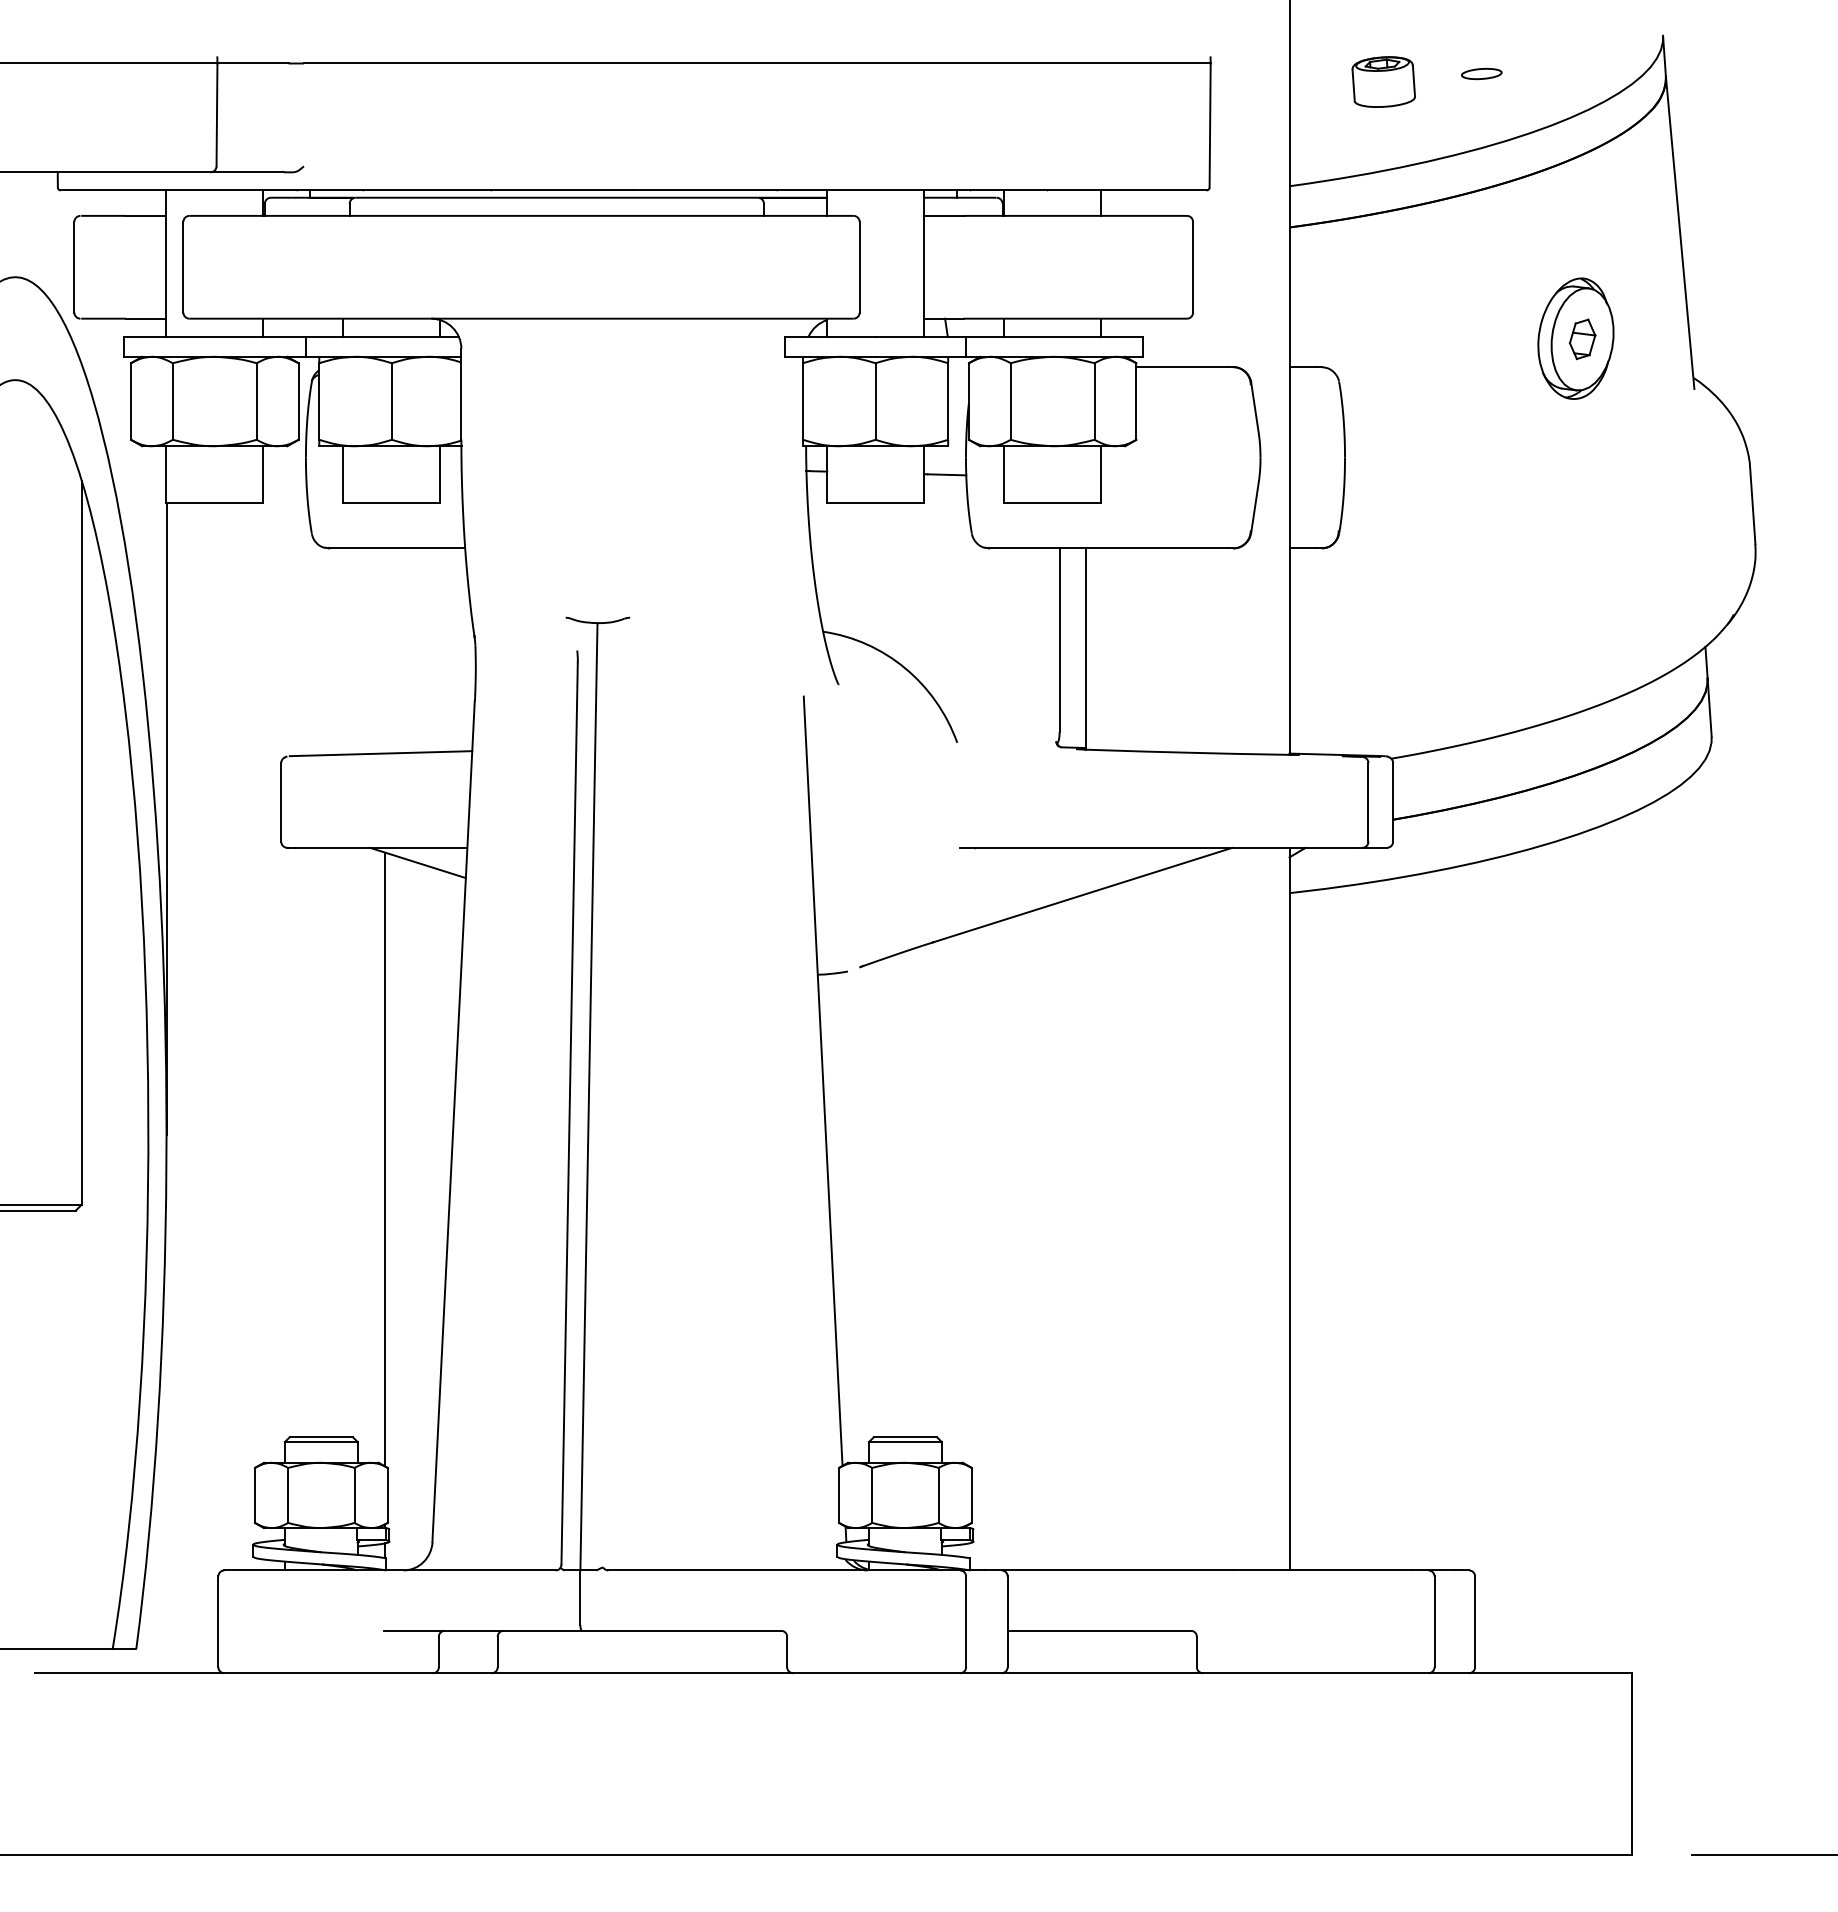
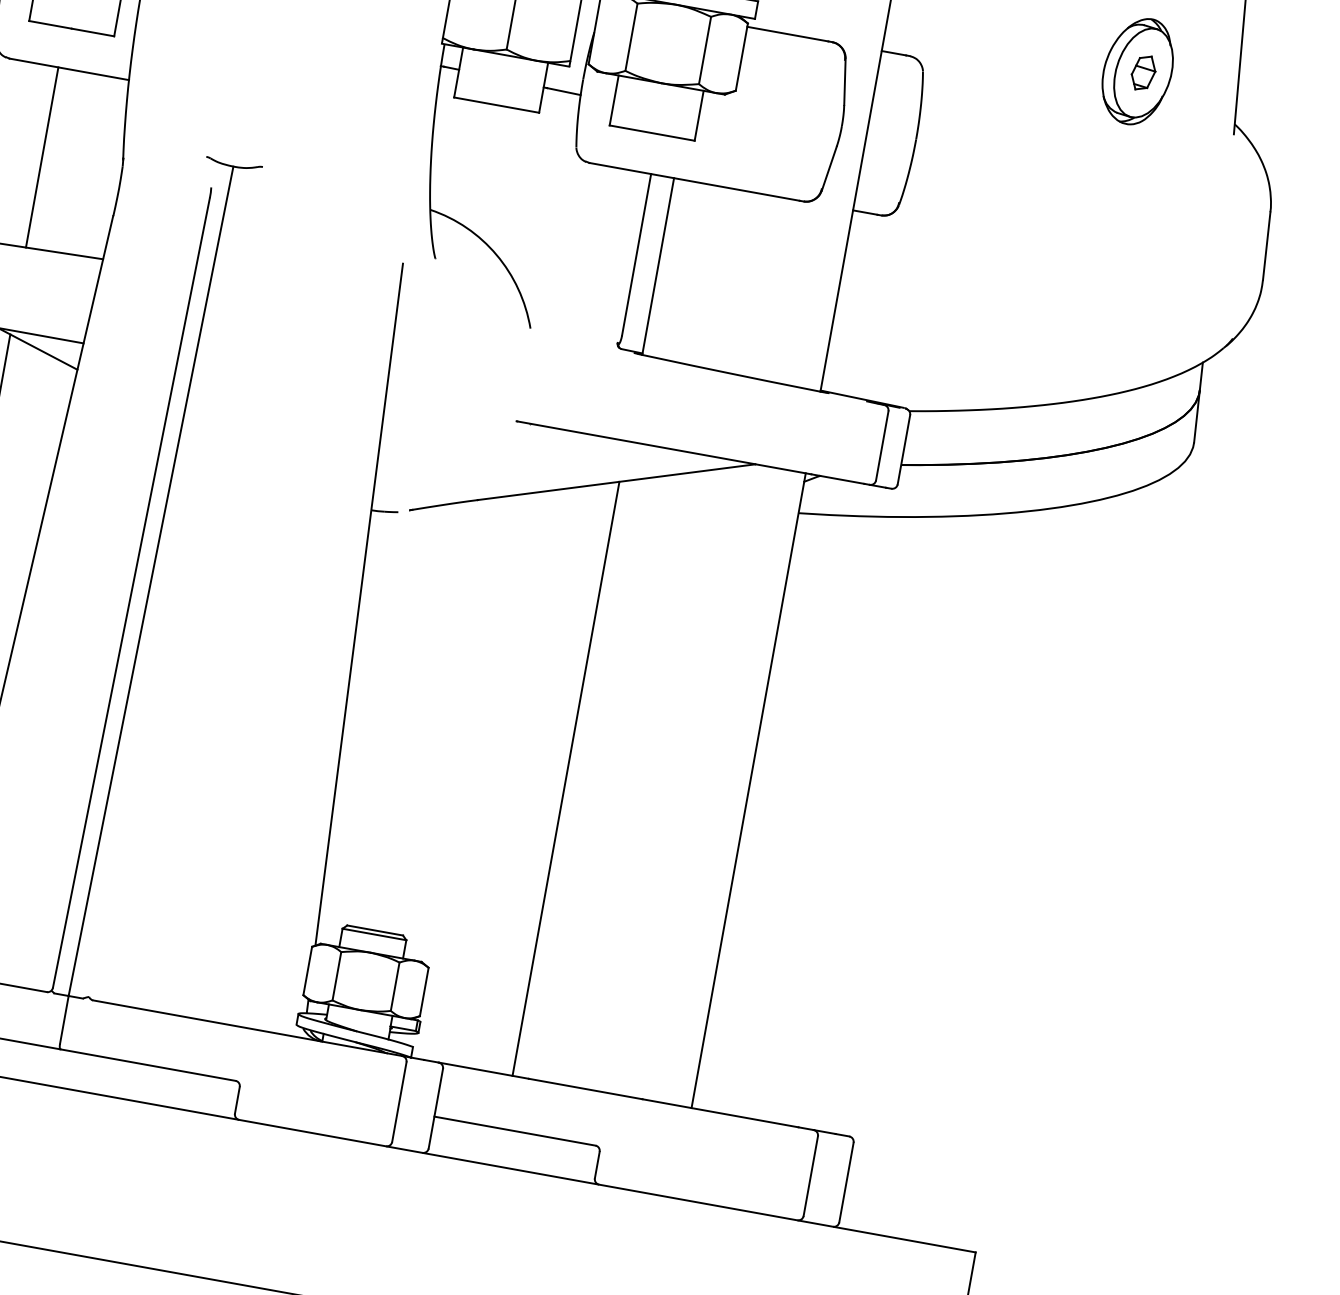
line: (384, 650) -> (41, 156), added
line: (1085, 1232) -> (565, 778), added

